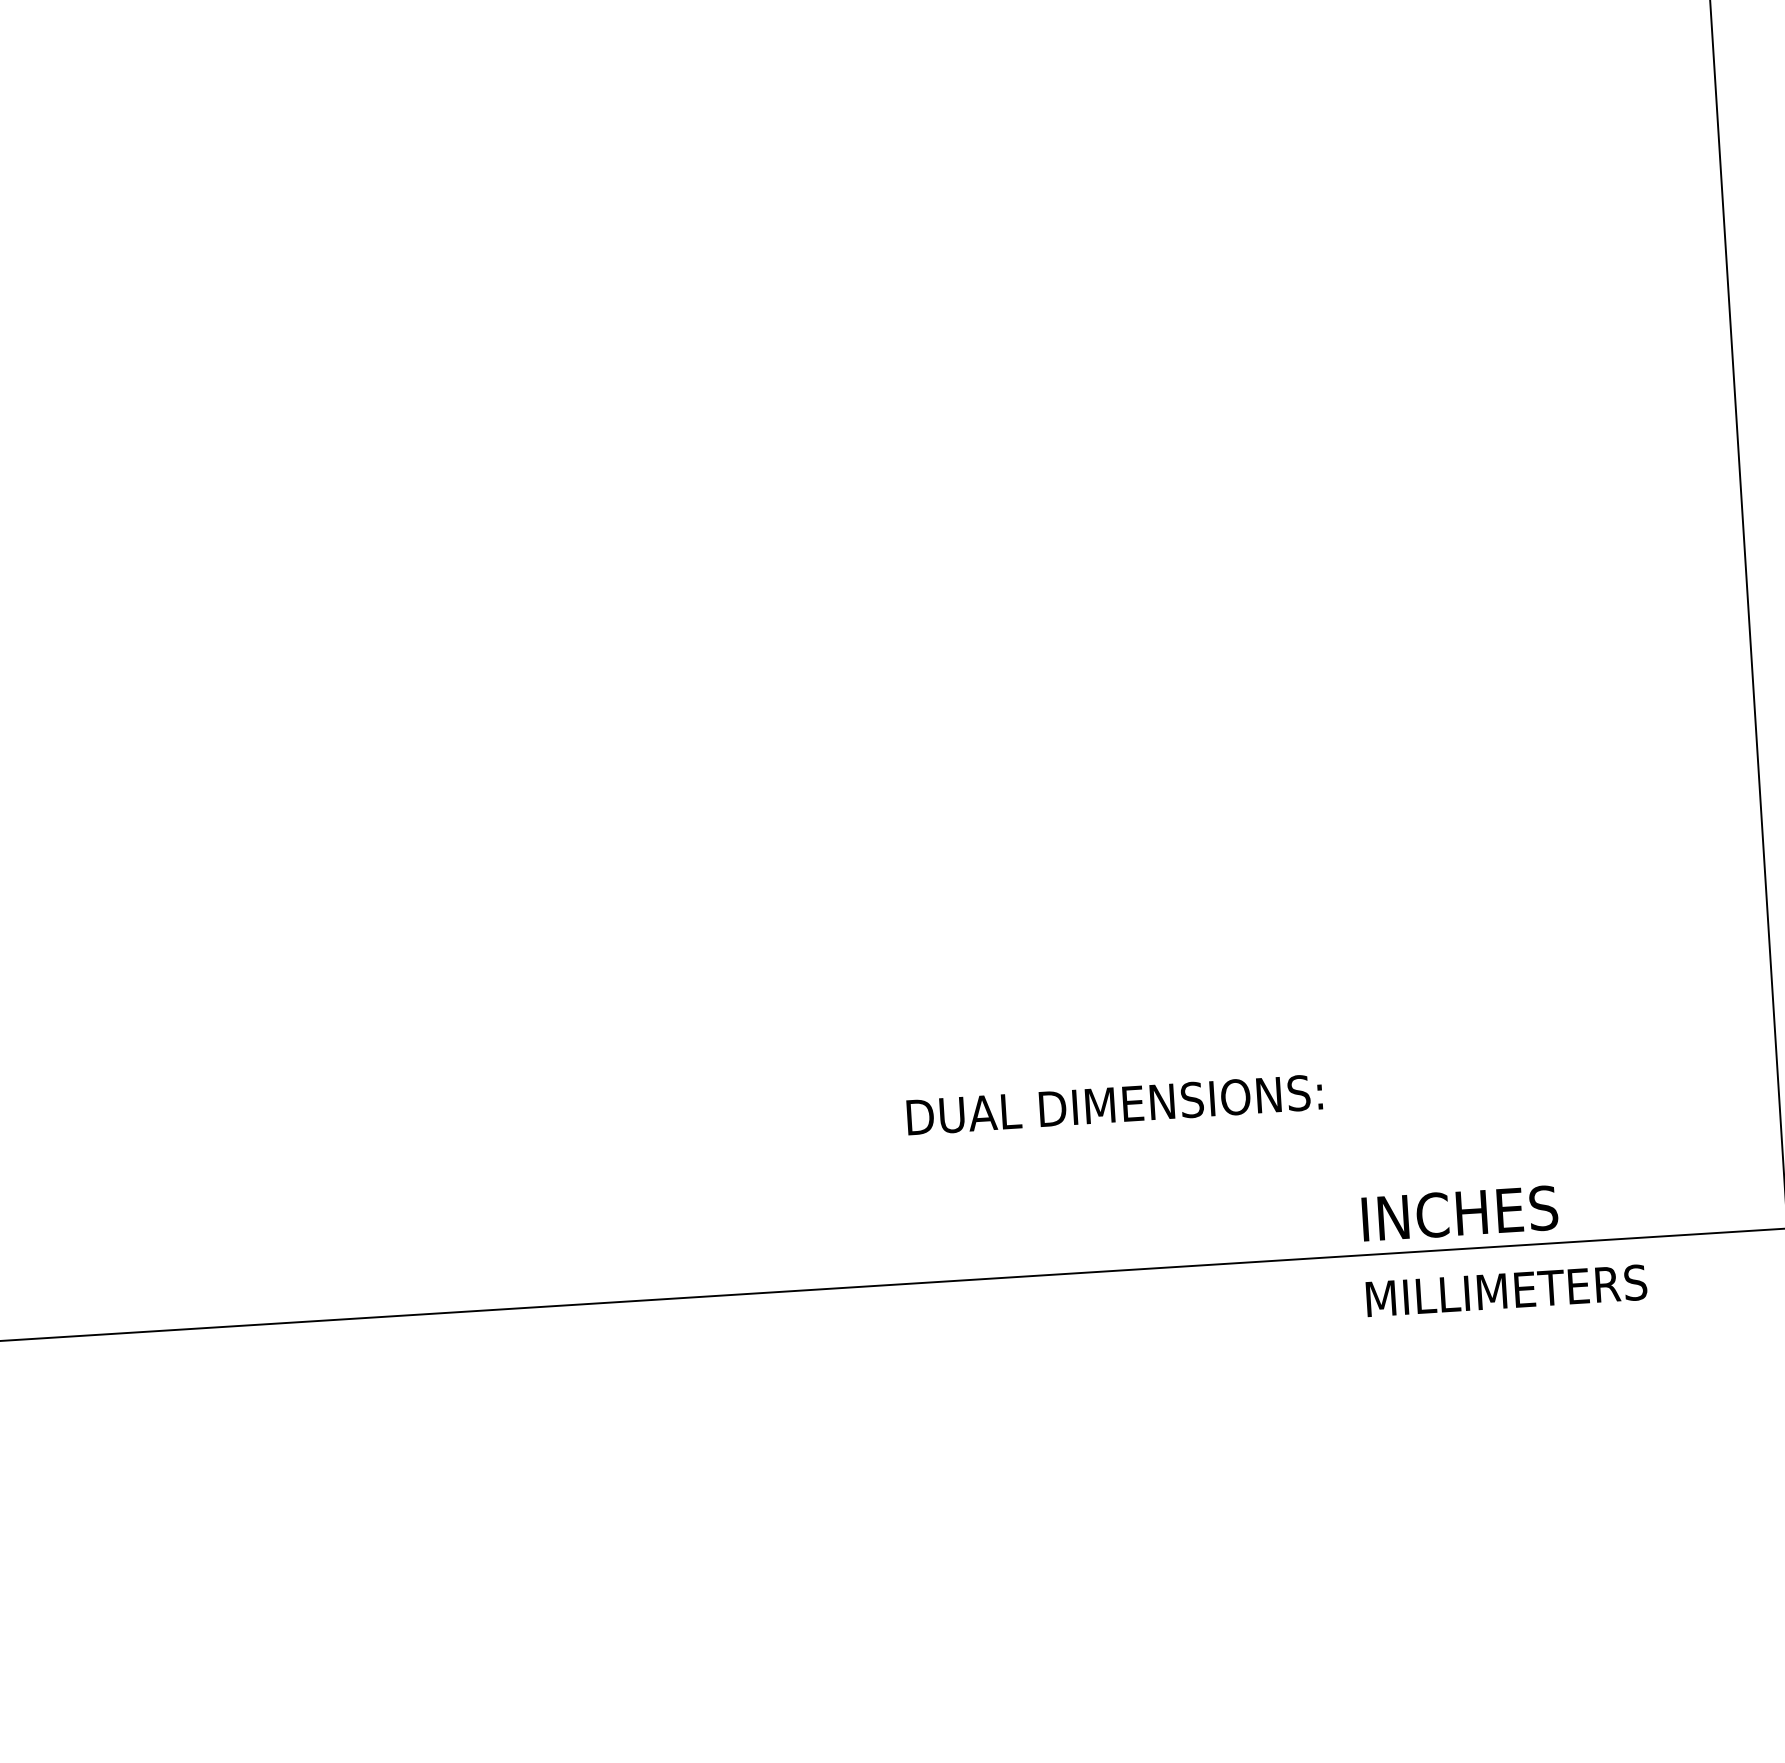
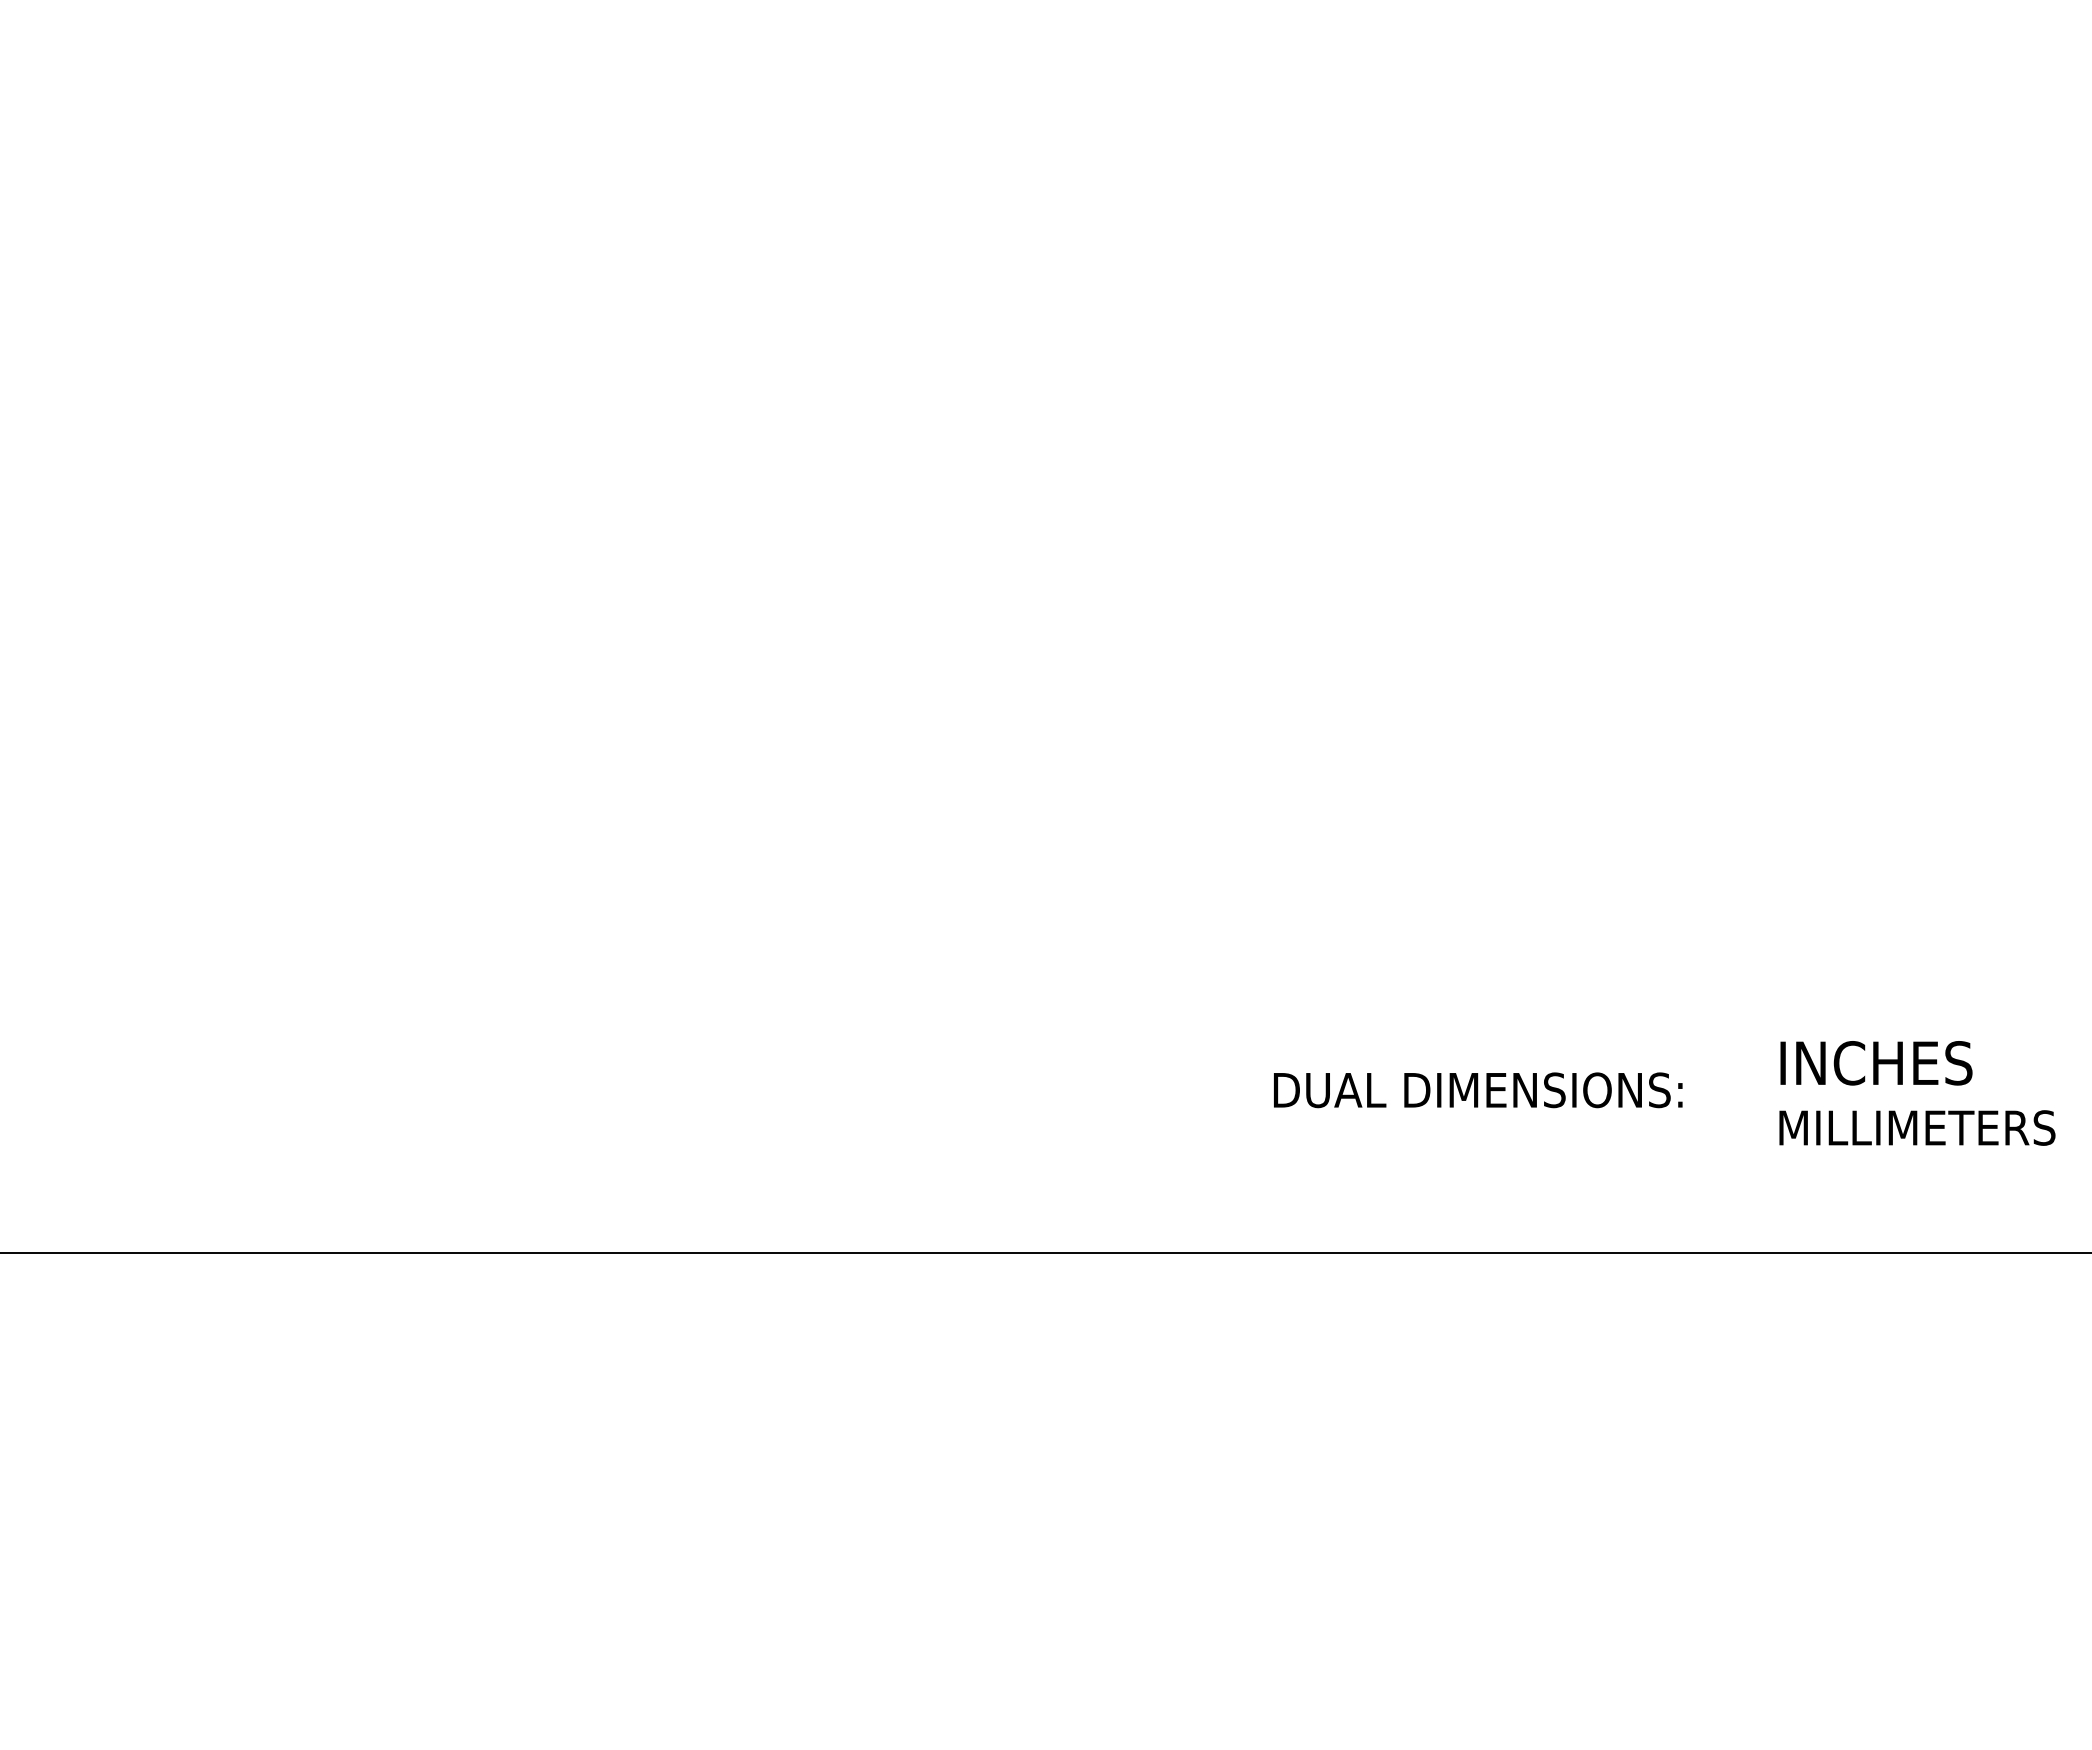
text: (1114, 1105) -> (1478, 1090), moved
text: (1460, 1213) -> (1876, 1063), moved
text: (1506, 1290) -> (1917, 1127), moved

